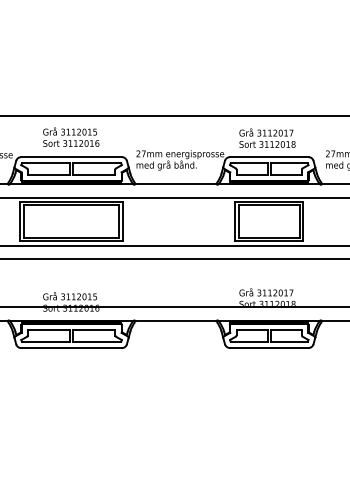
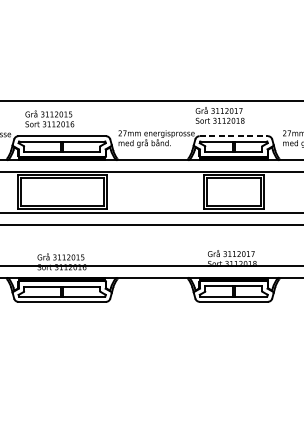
text: (71, 136) -> (50, 118), moved
text: (267, 137) -> (220, 114), moved
line: (269, 157) -> (234, 136), solid -> dashed

